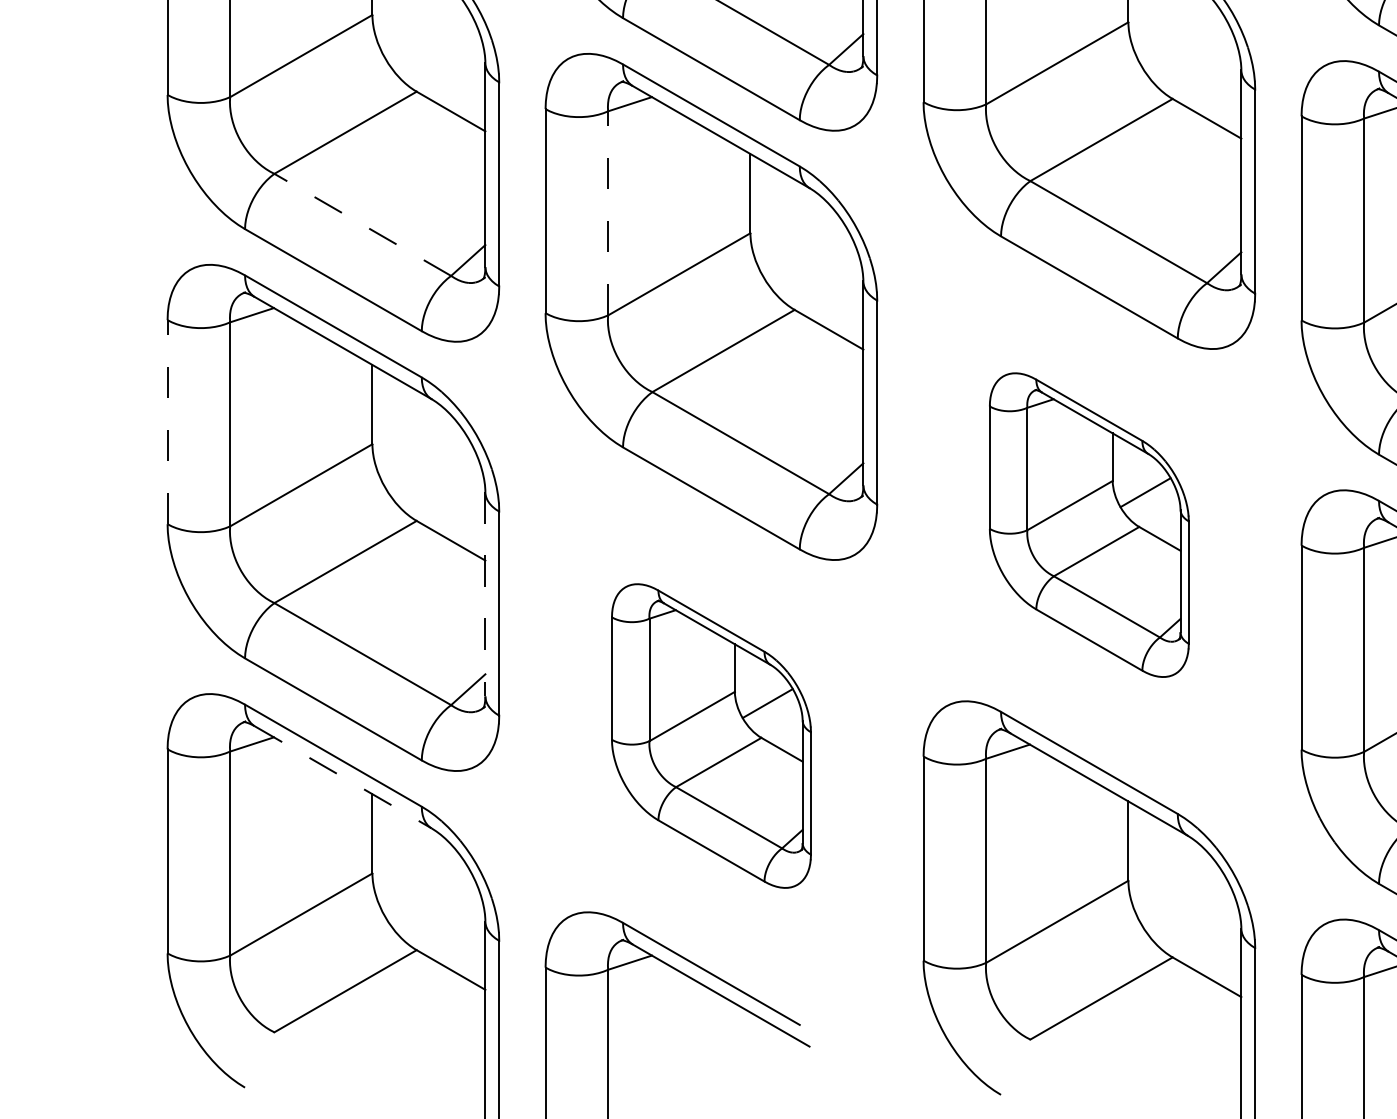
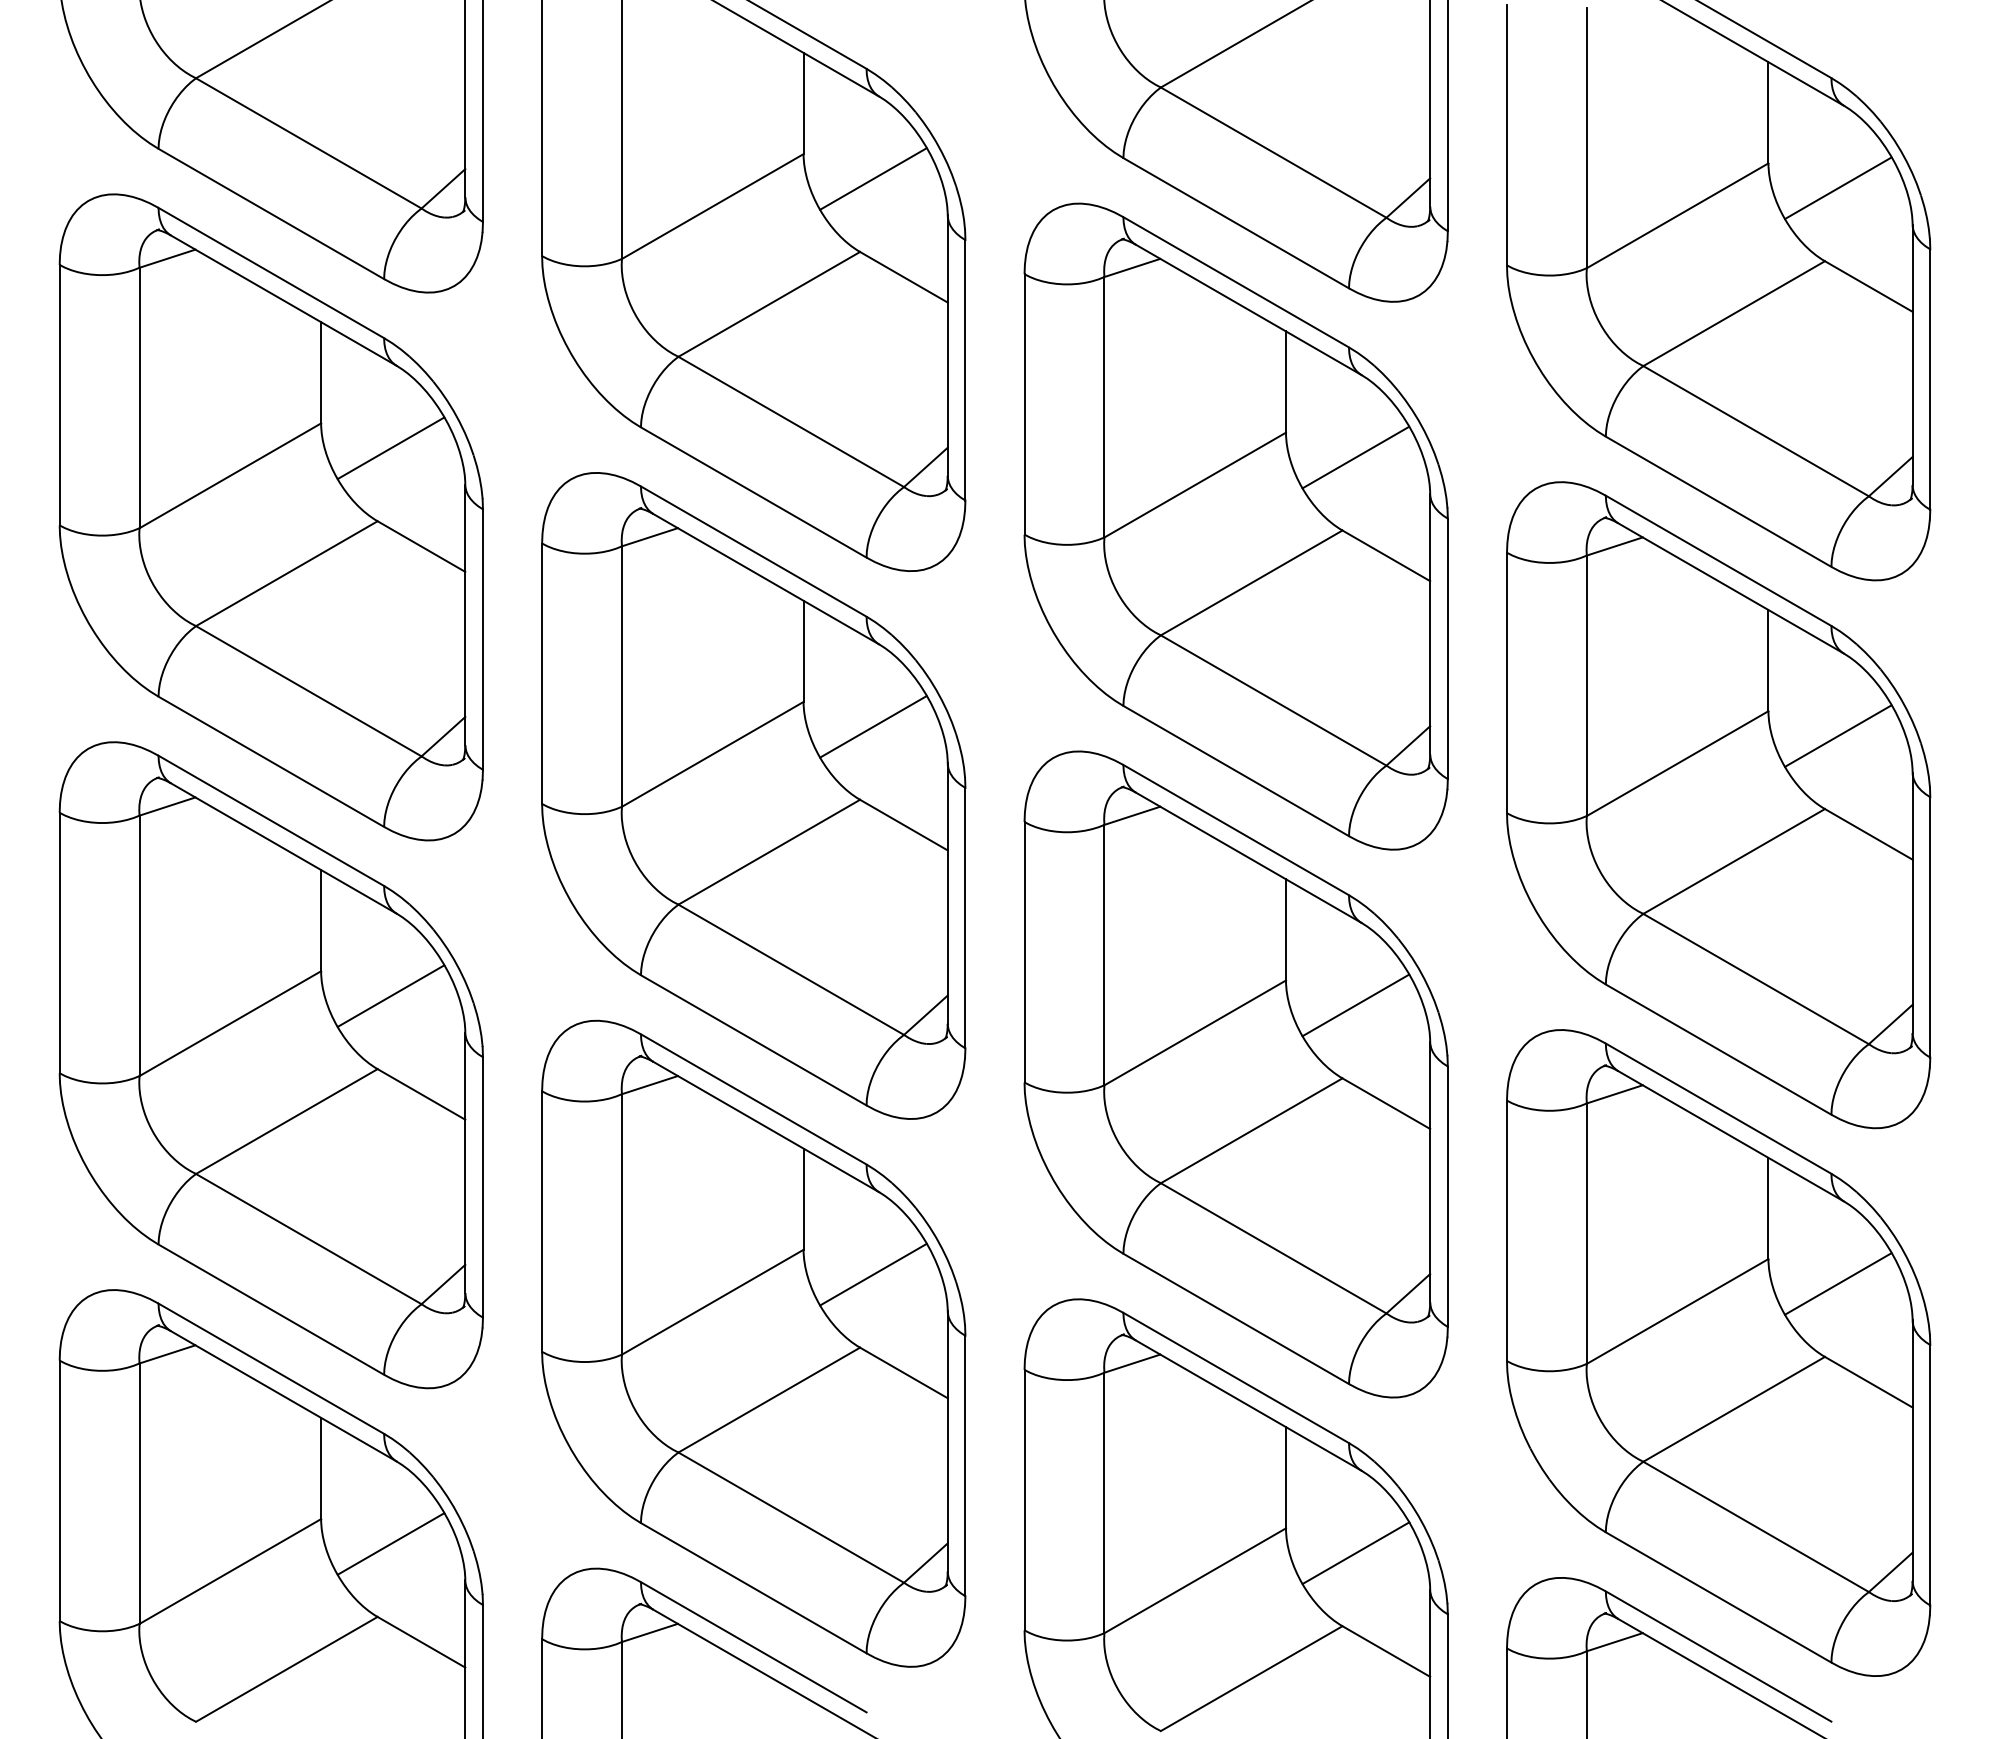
line: (426, 34) -> (390, 448), added
line: (1182, 41) -> (1355, 457), added
line: (607, 213) -> (621, 676), dashed -> solid
line: (362, 224) -> (308, 690), dashed -> solid
line: (805, 252) -> (873, 726), added
line: (167, 421) -> (59, 942), dashed -> solid
line: (426, 463) -> (390, 995), added
part: (1088, 525) -> (1235, 1074), size x1.67
line: (485, 594) -> (465, 1163), dashed -> solid
part: (711, 735) -> (753, 1343), size x1.67
line: (343, 777) -> (284, 1396), dashed -> solid
line: (426, 892) -> (390, 1543), added
line: (1182, 900) -> (1355, 1553), added

